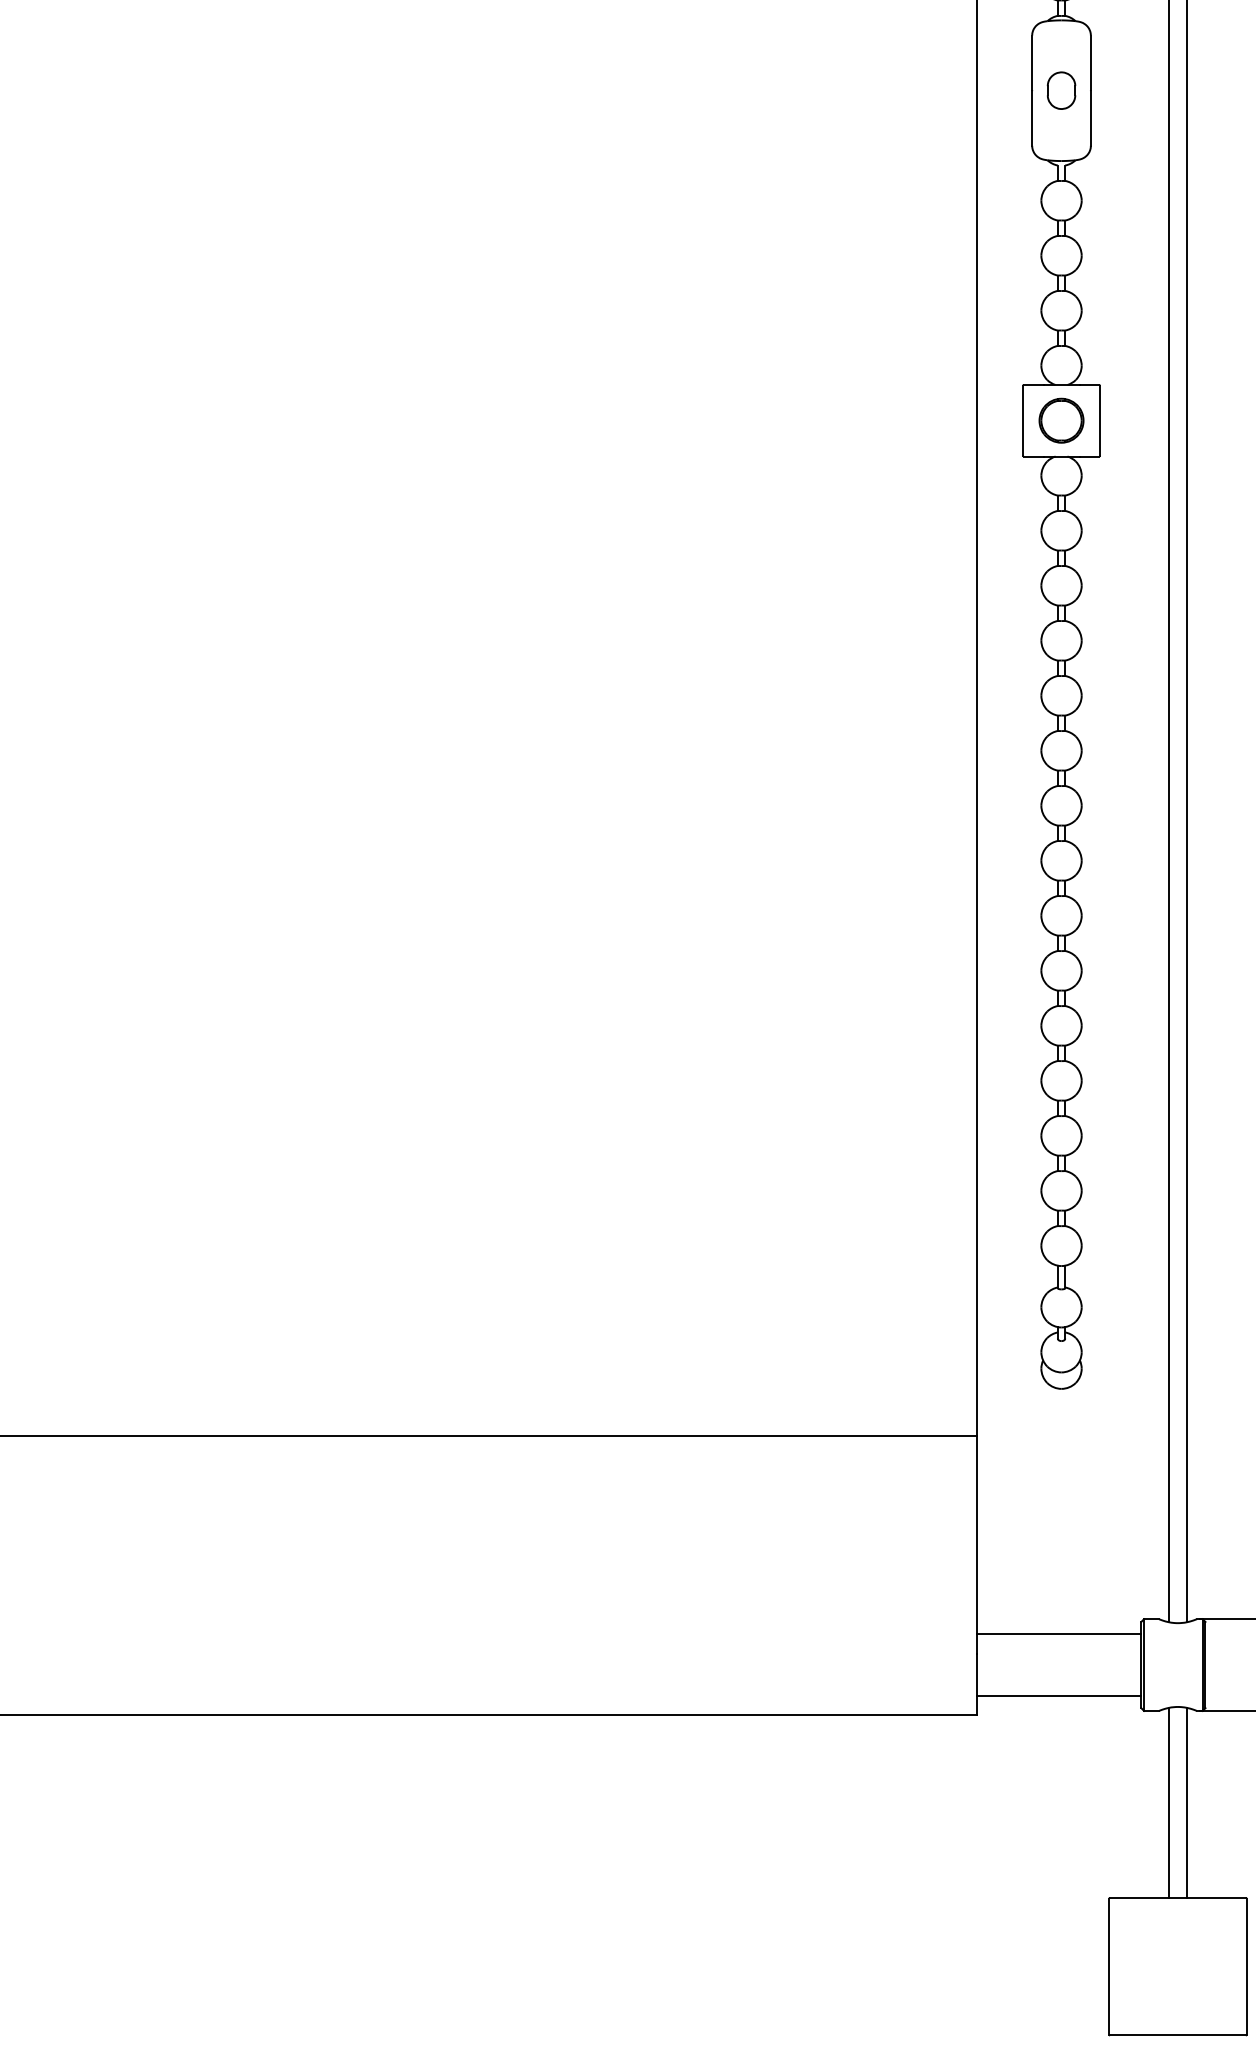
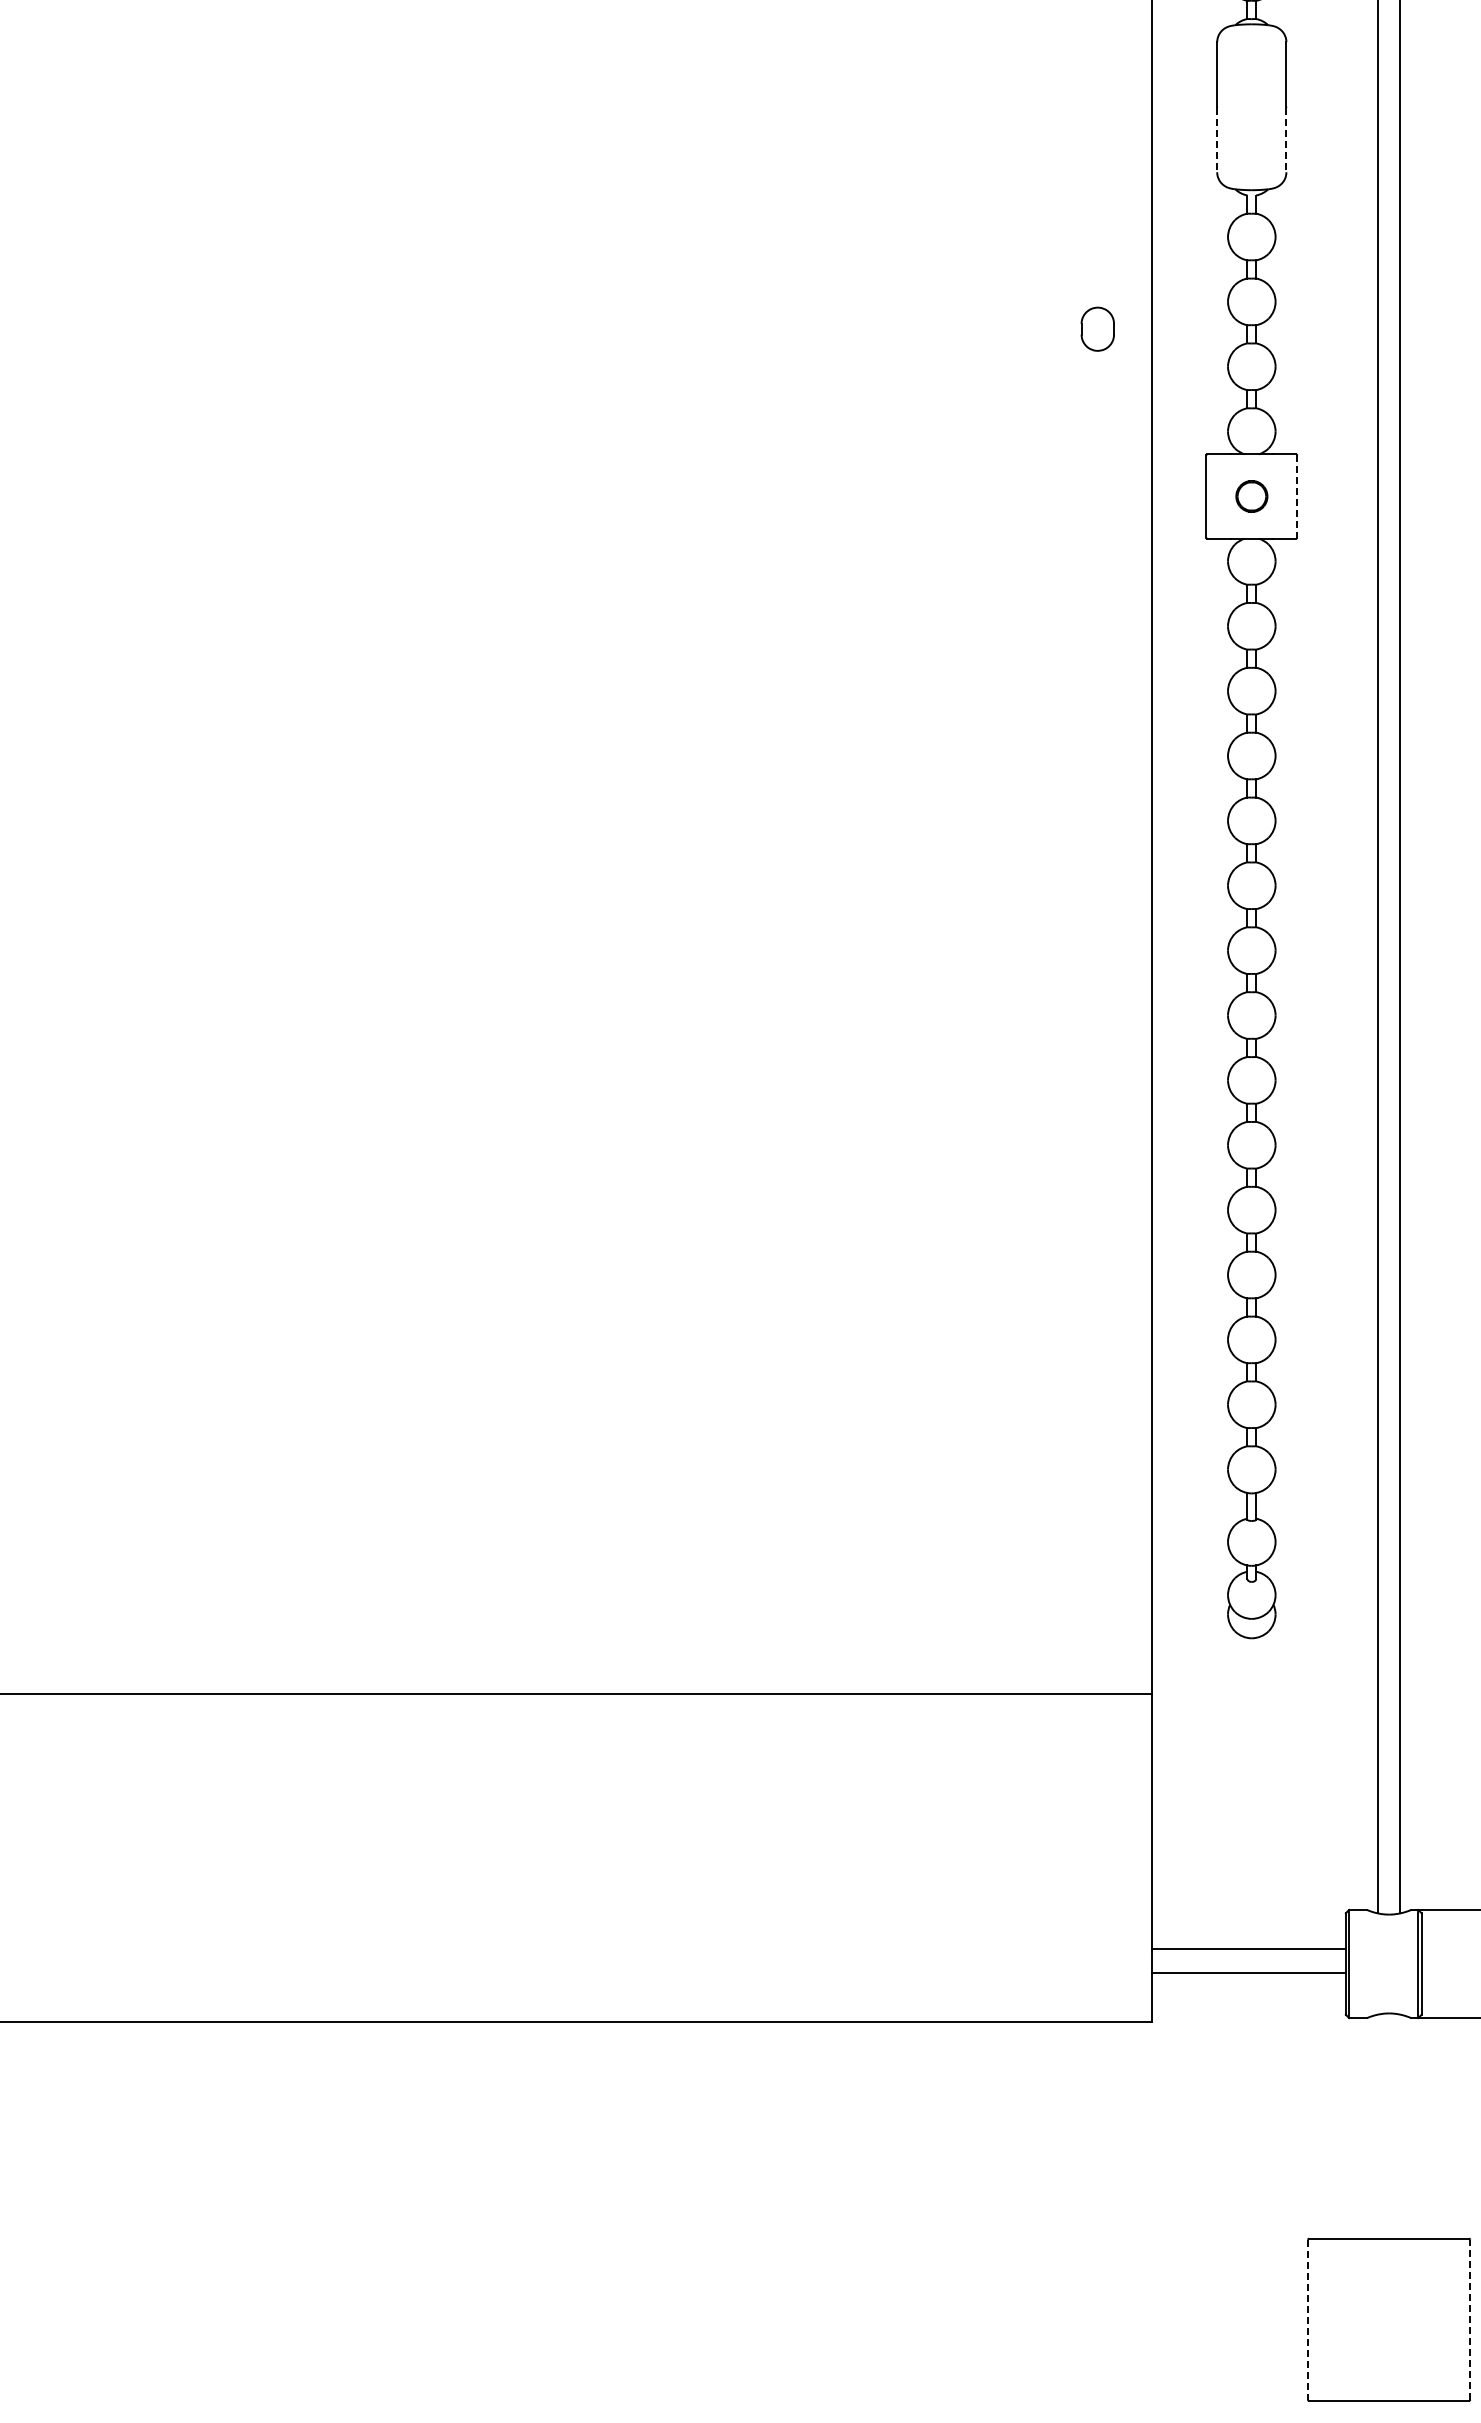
part: (1061, 90) -> (1097, 328), moved
line: (1032, 118) -> (1217, 140), solid -> dashed
line: (1090, 118) -> (1286, 140), solid -> dashed
part: (1061, 420) -> (1251, 496), size x0.6
line: (1100, 421) -> (1297, 497), solid -> dashed
line: (1058, 1634) -> (1248, 1973), moved
line: (1058, 1695) -> (1248, 1948), moved
line: (1168, 1802) -> (1378, 2126), removed
line: (1186, 1802) -> (1399, 2126), removed
line: (1246, 1966) -> (1470, 2319), solid -> dashed
line: (1109, 1967) -> (1308, 2320), solid -> dashed

